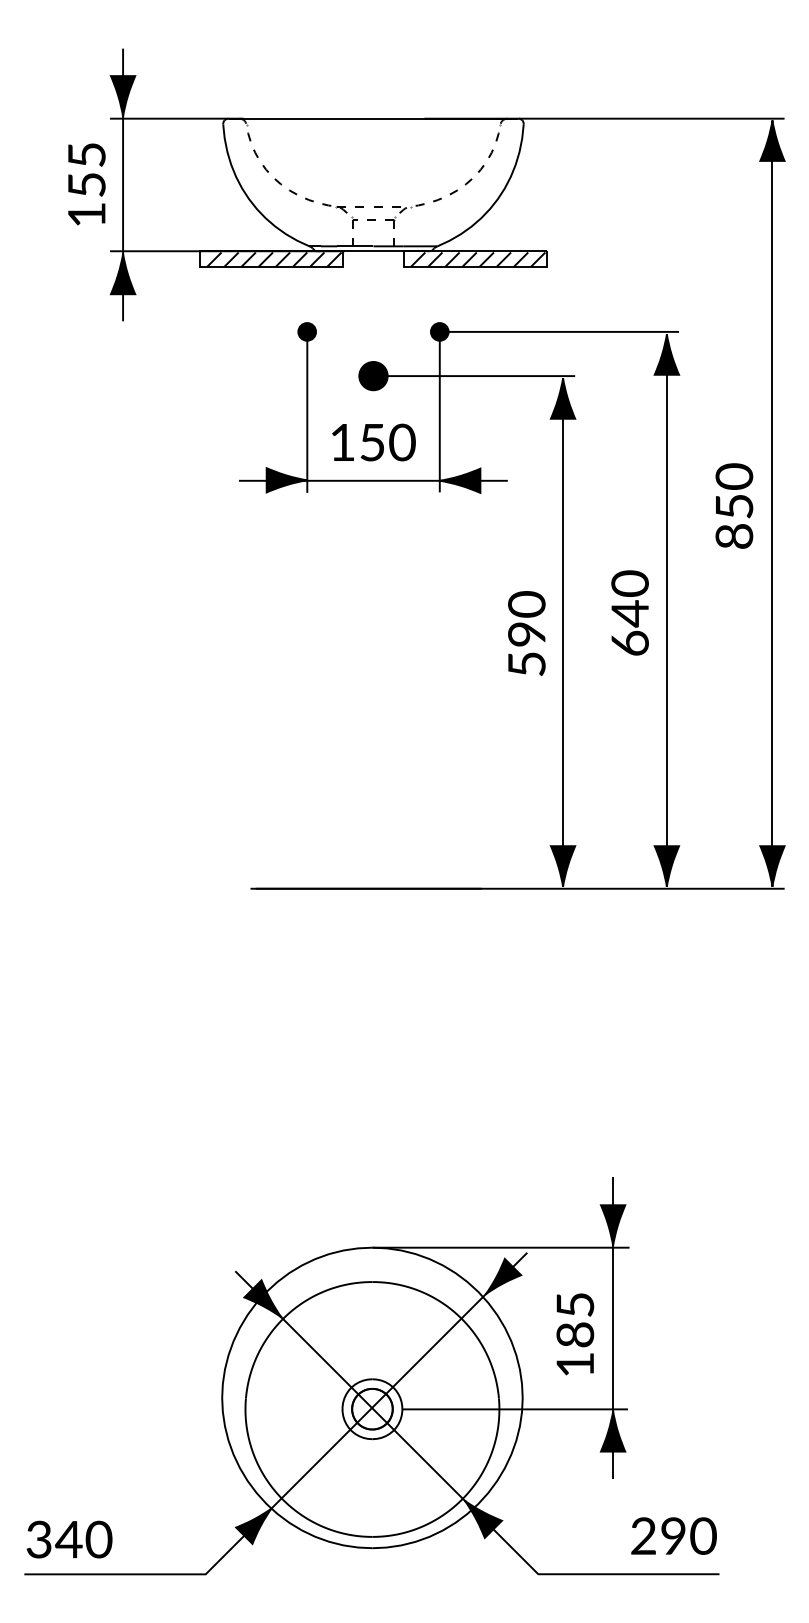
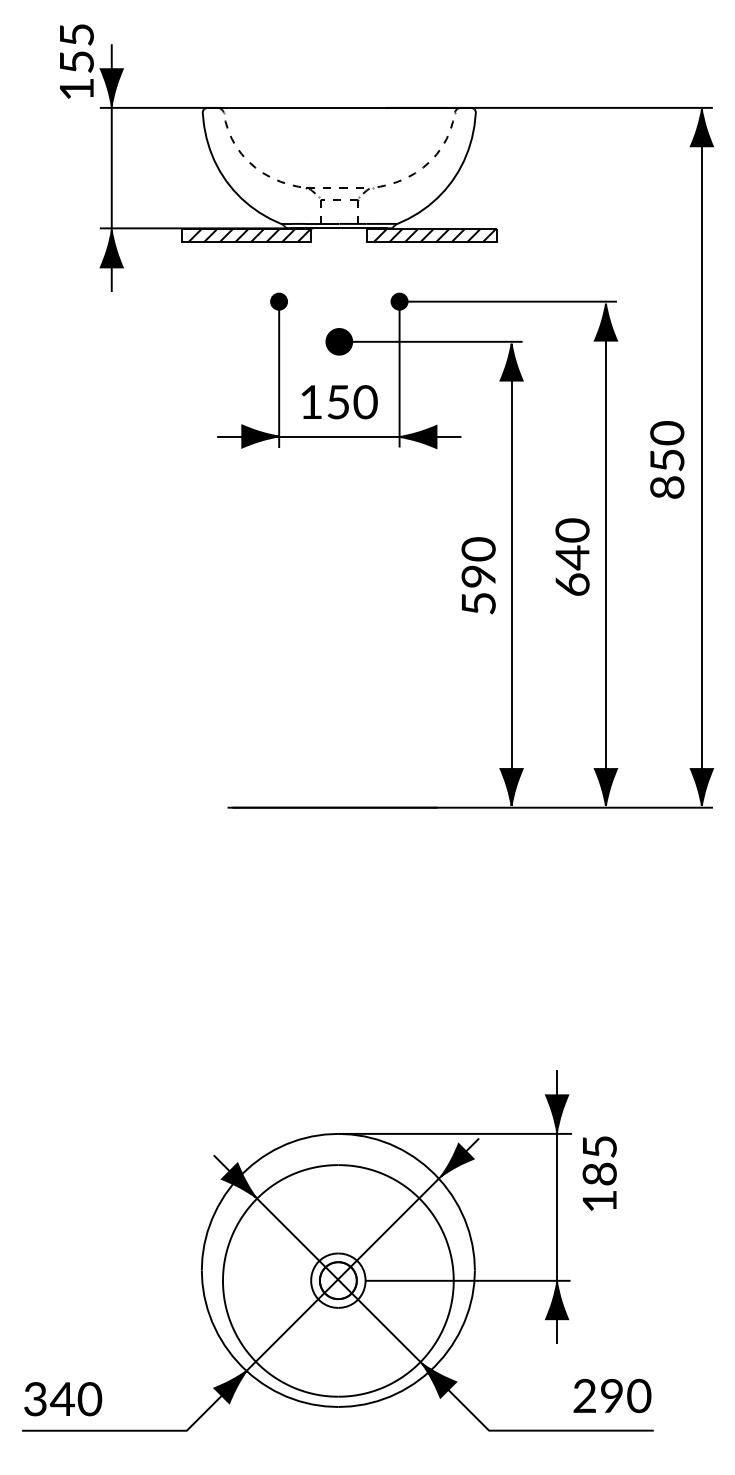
text: (86, 184) -> (76, 61), moved
text: (575, 1334) -> (599, 1173), moved

